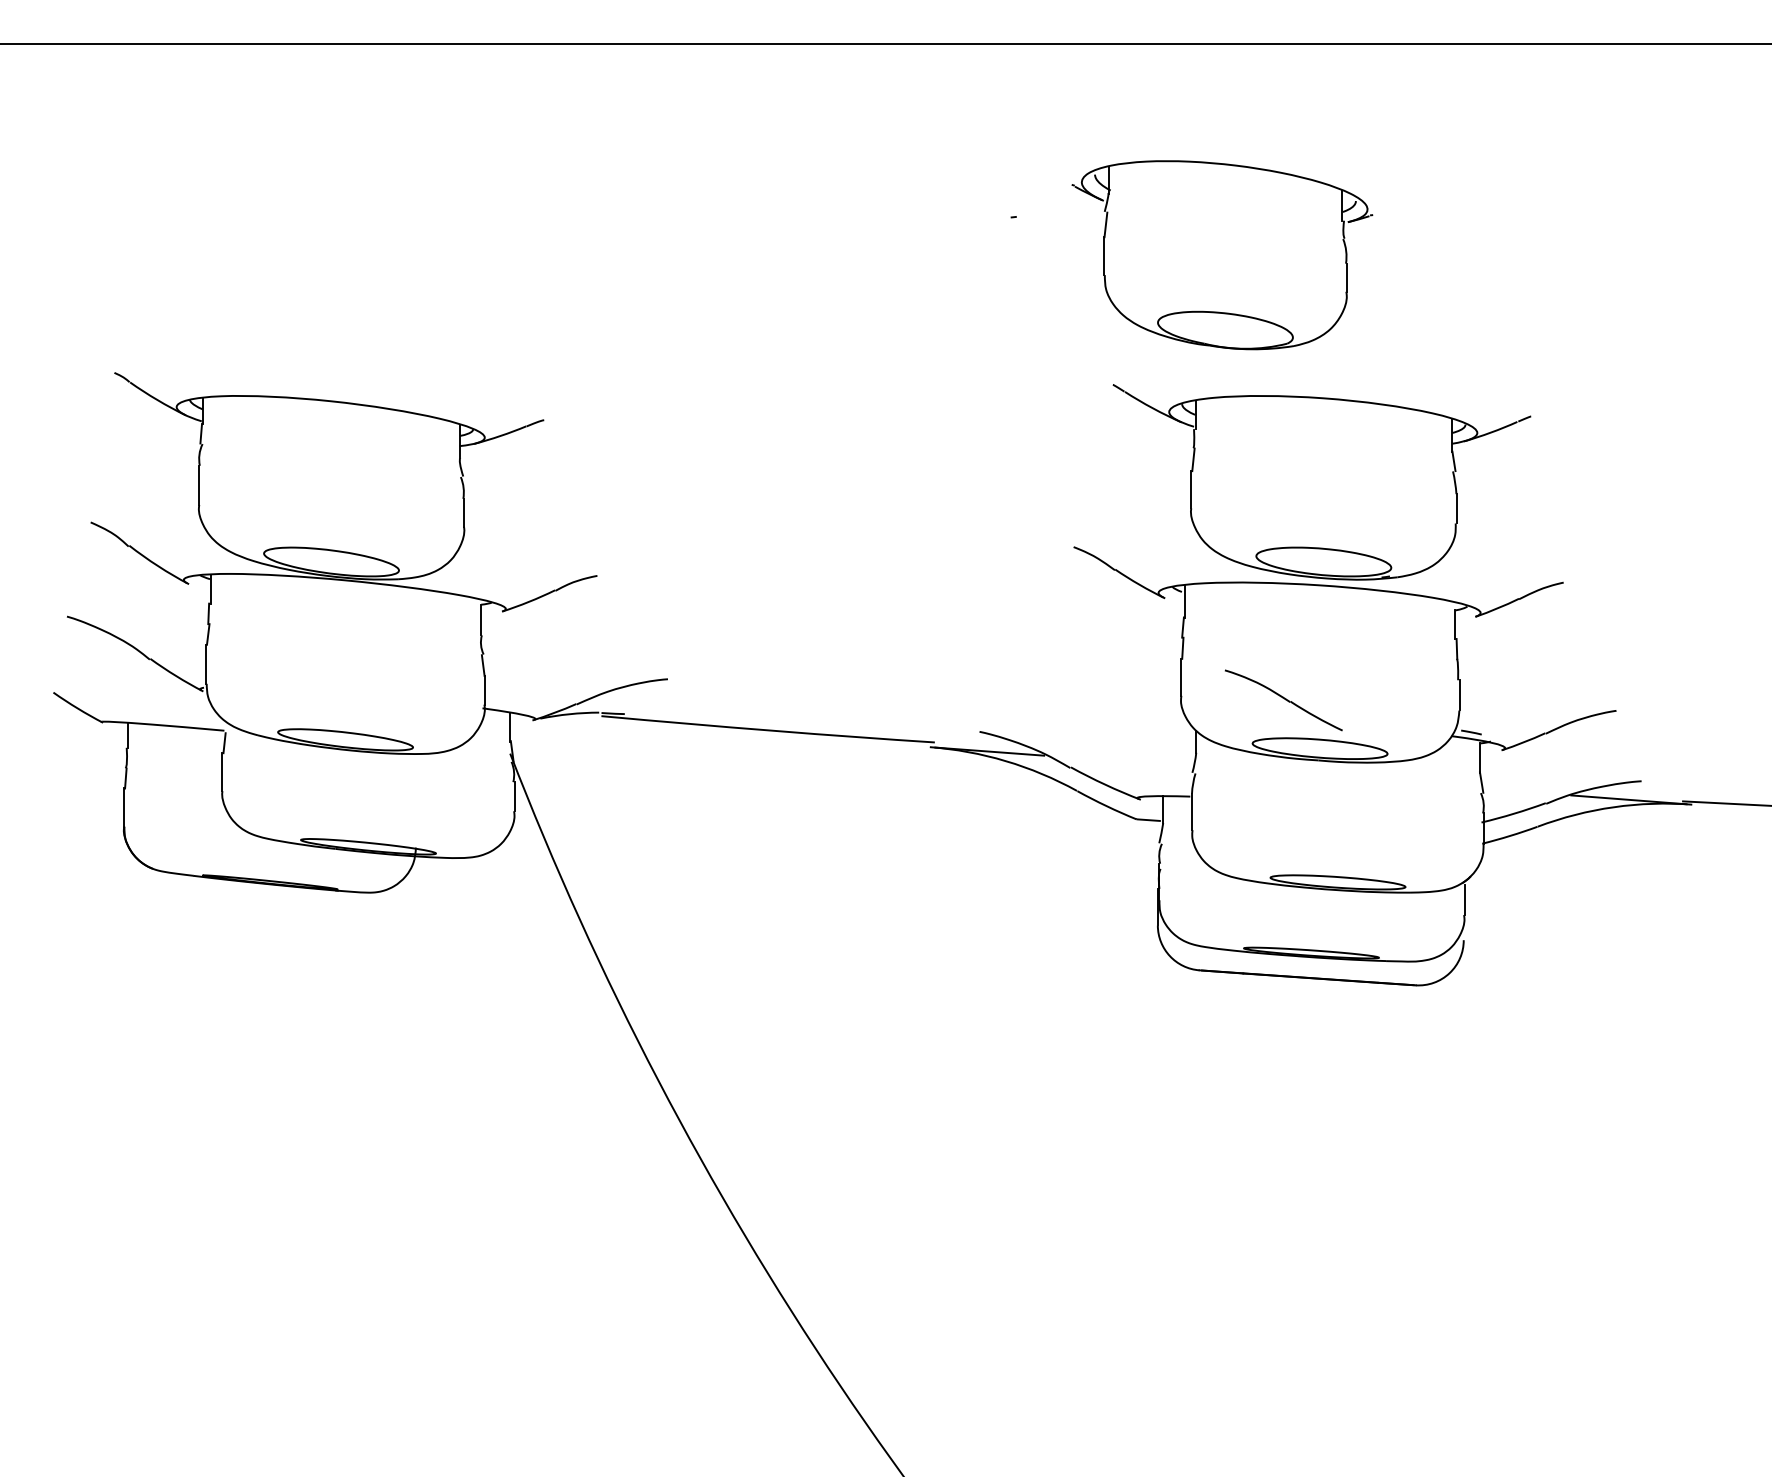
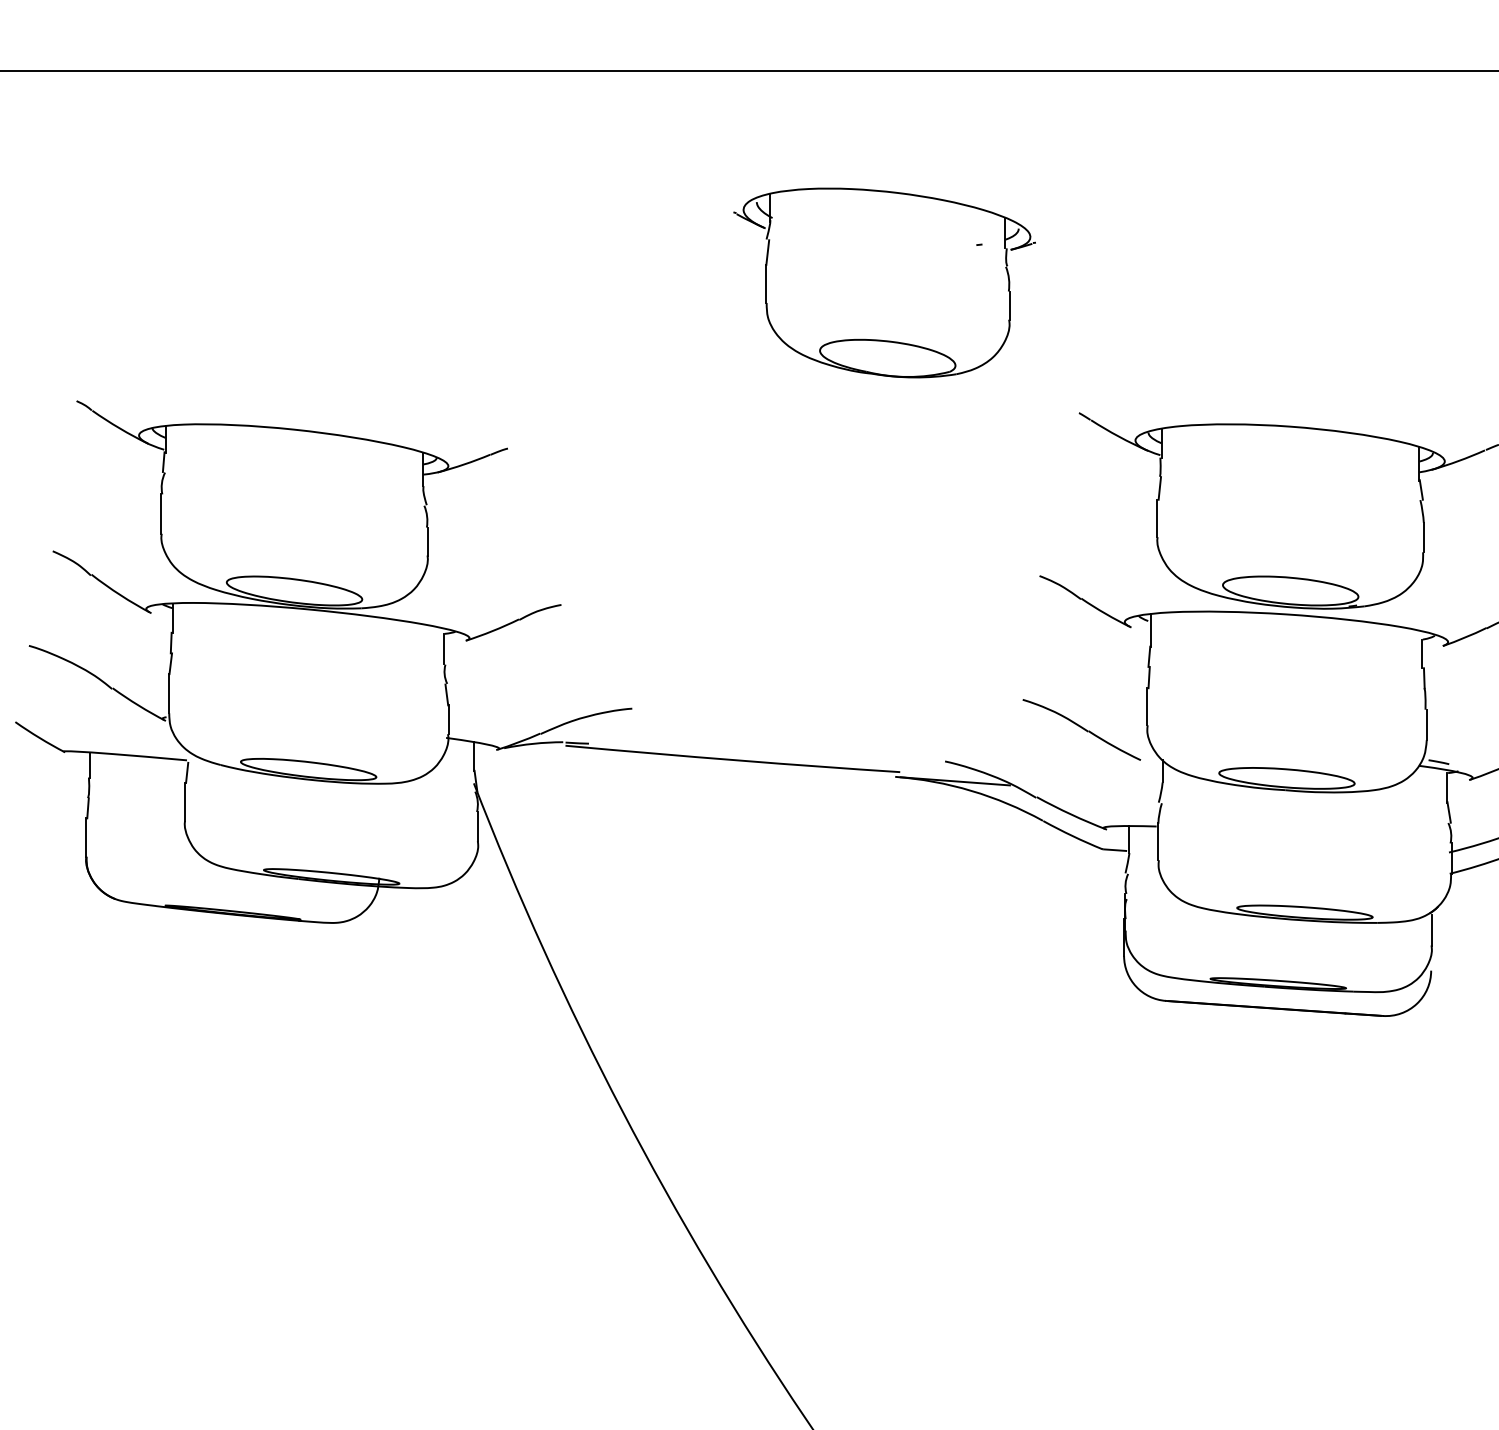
part: (1222, 255) -> (884, 283), moved
part: (1283, 700) -> (1081, 730), moved

